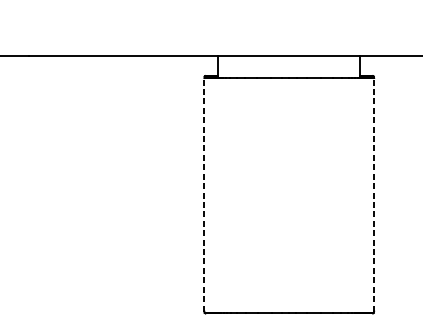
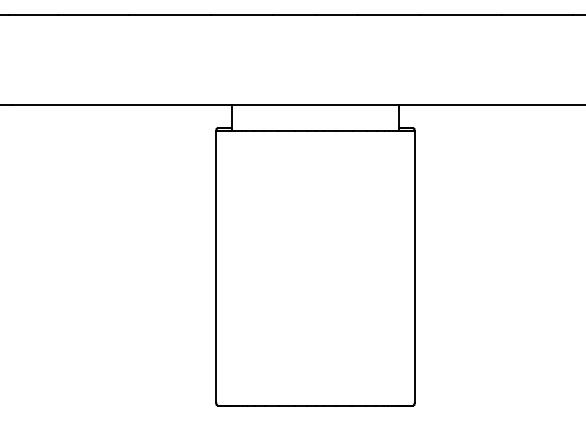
line: (204, 194) -> (216, 266), dashed -> solid
line: (374, 194) -> (414, 266), dashed -> solid

